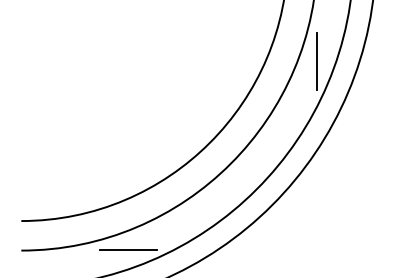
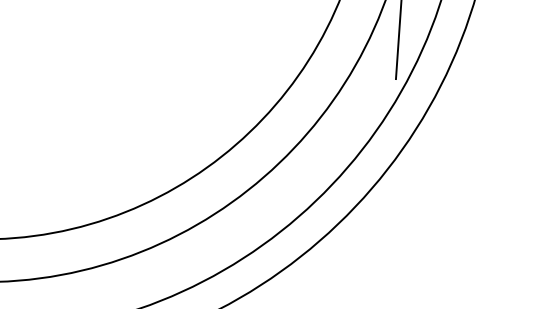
line: (128, 250) -> (107, 291), removed

